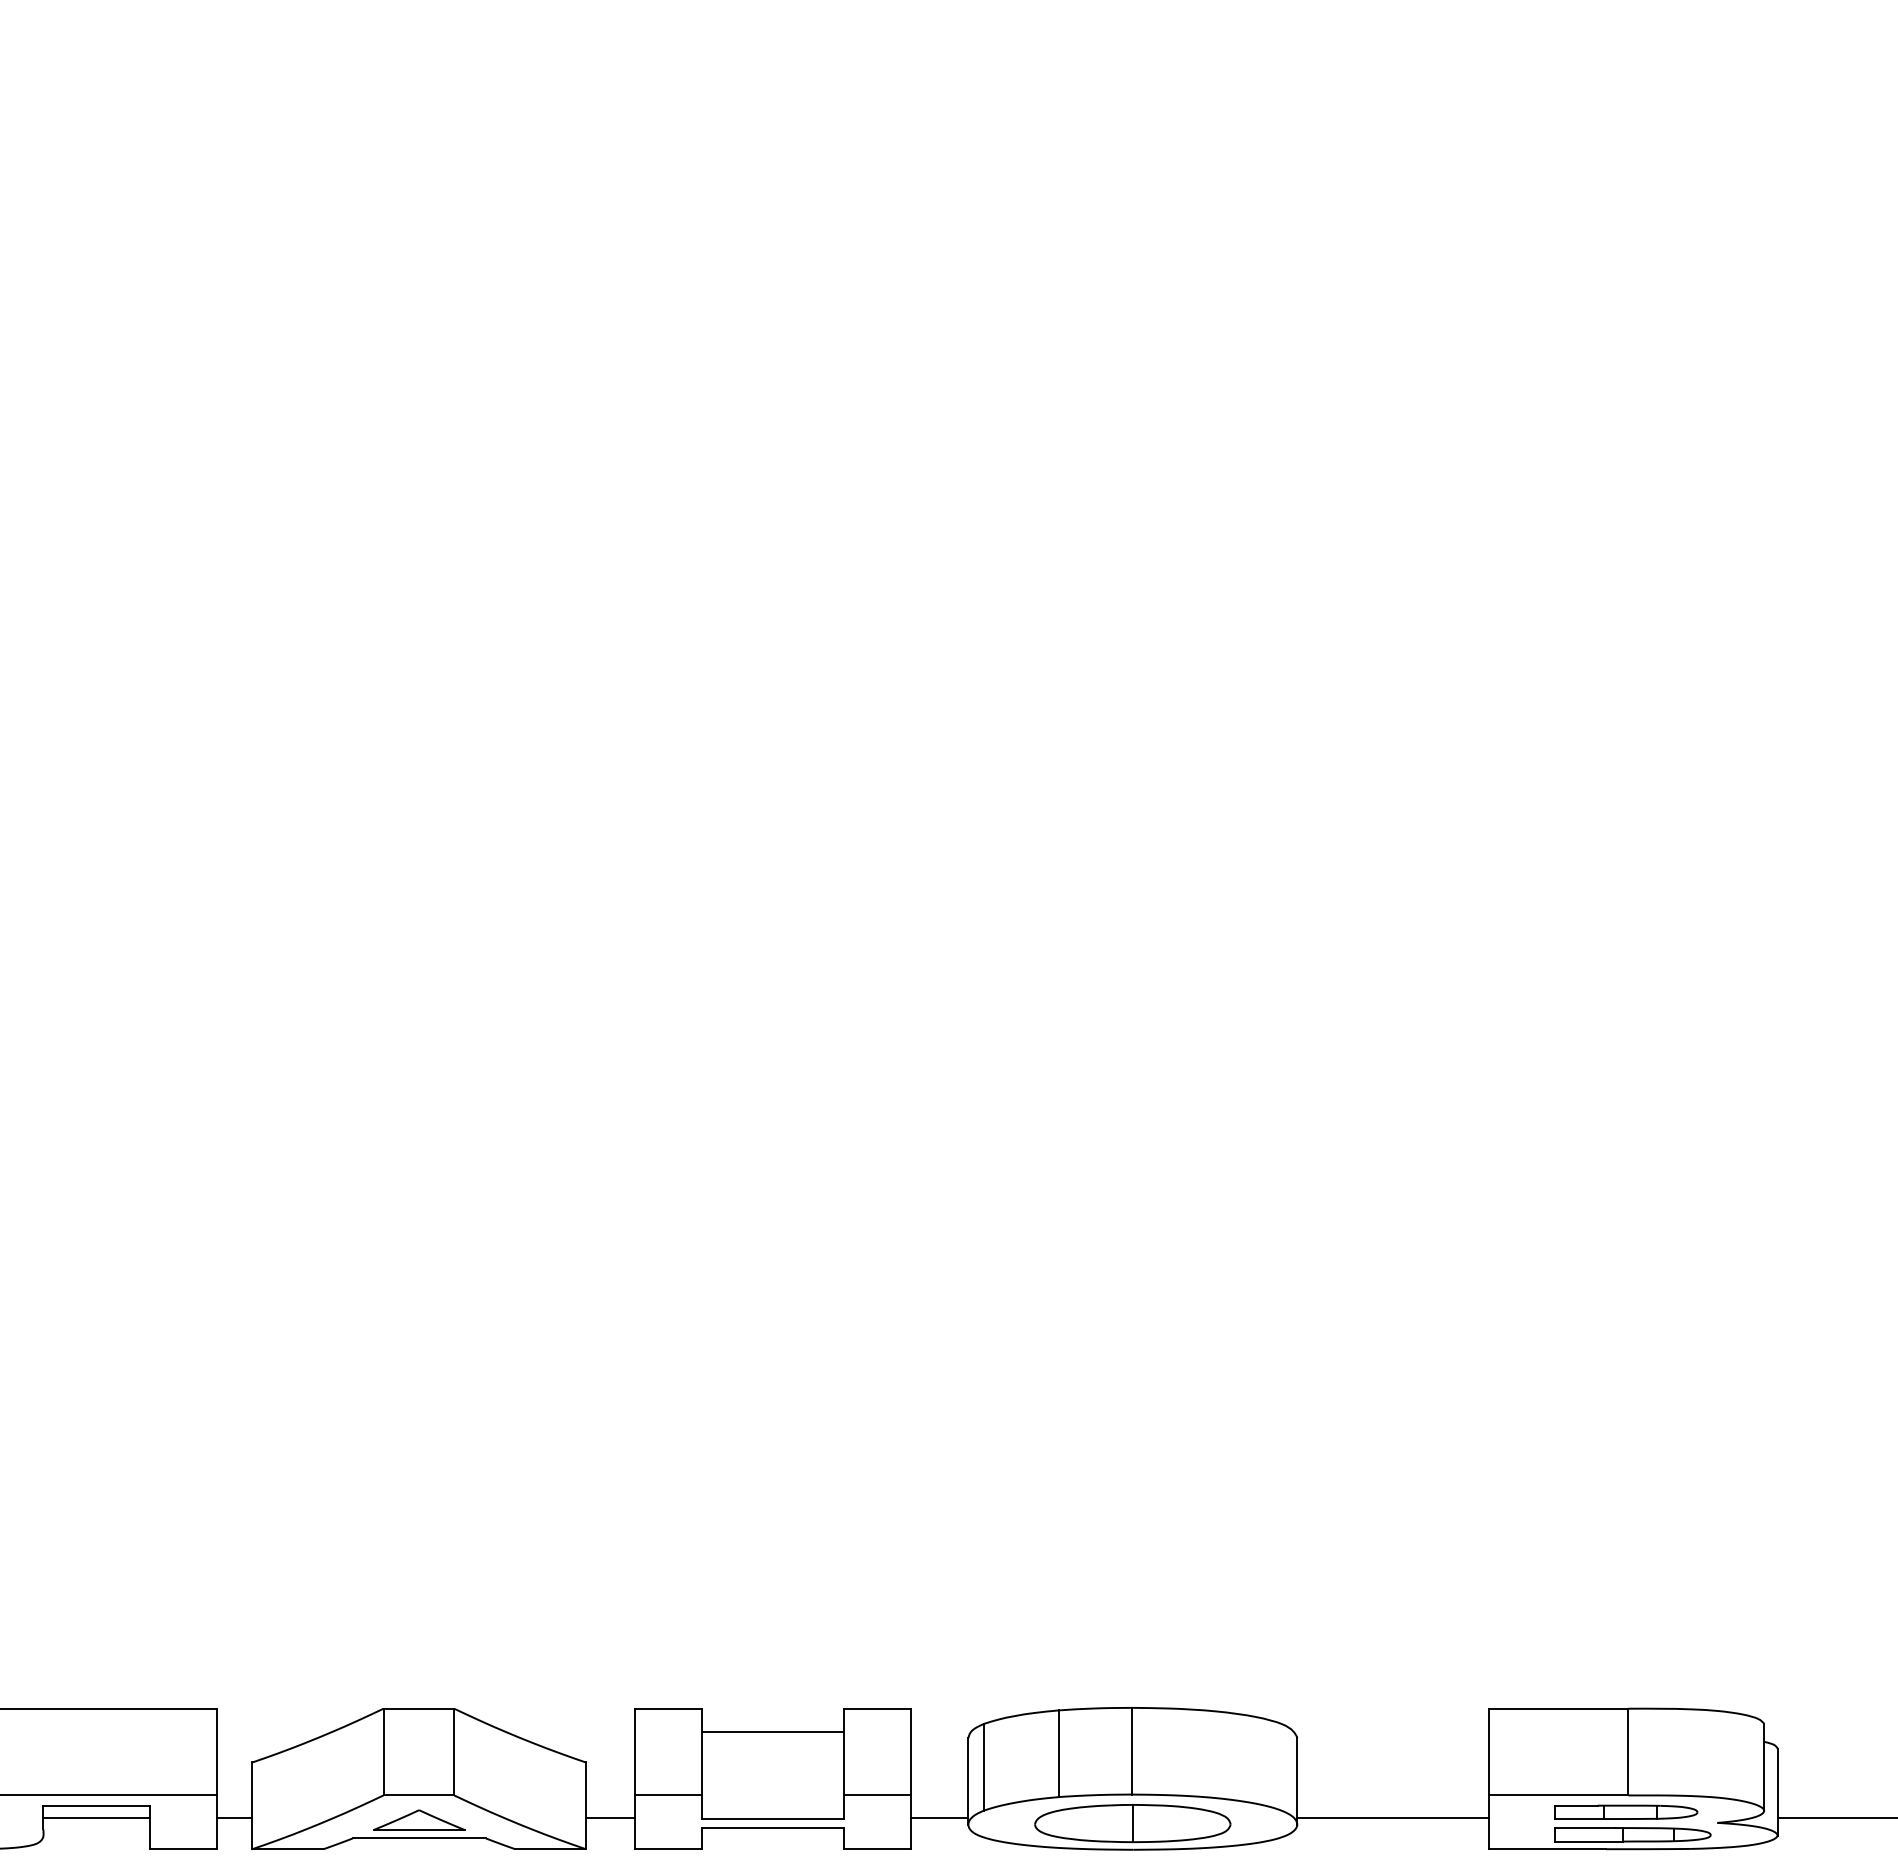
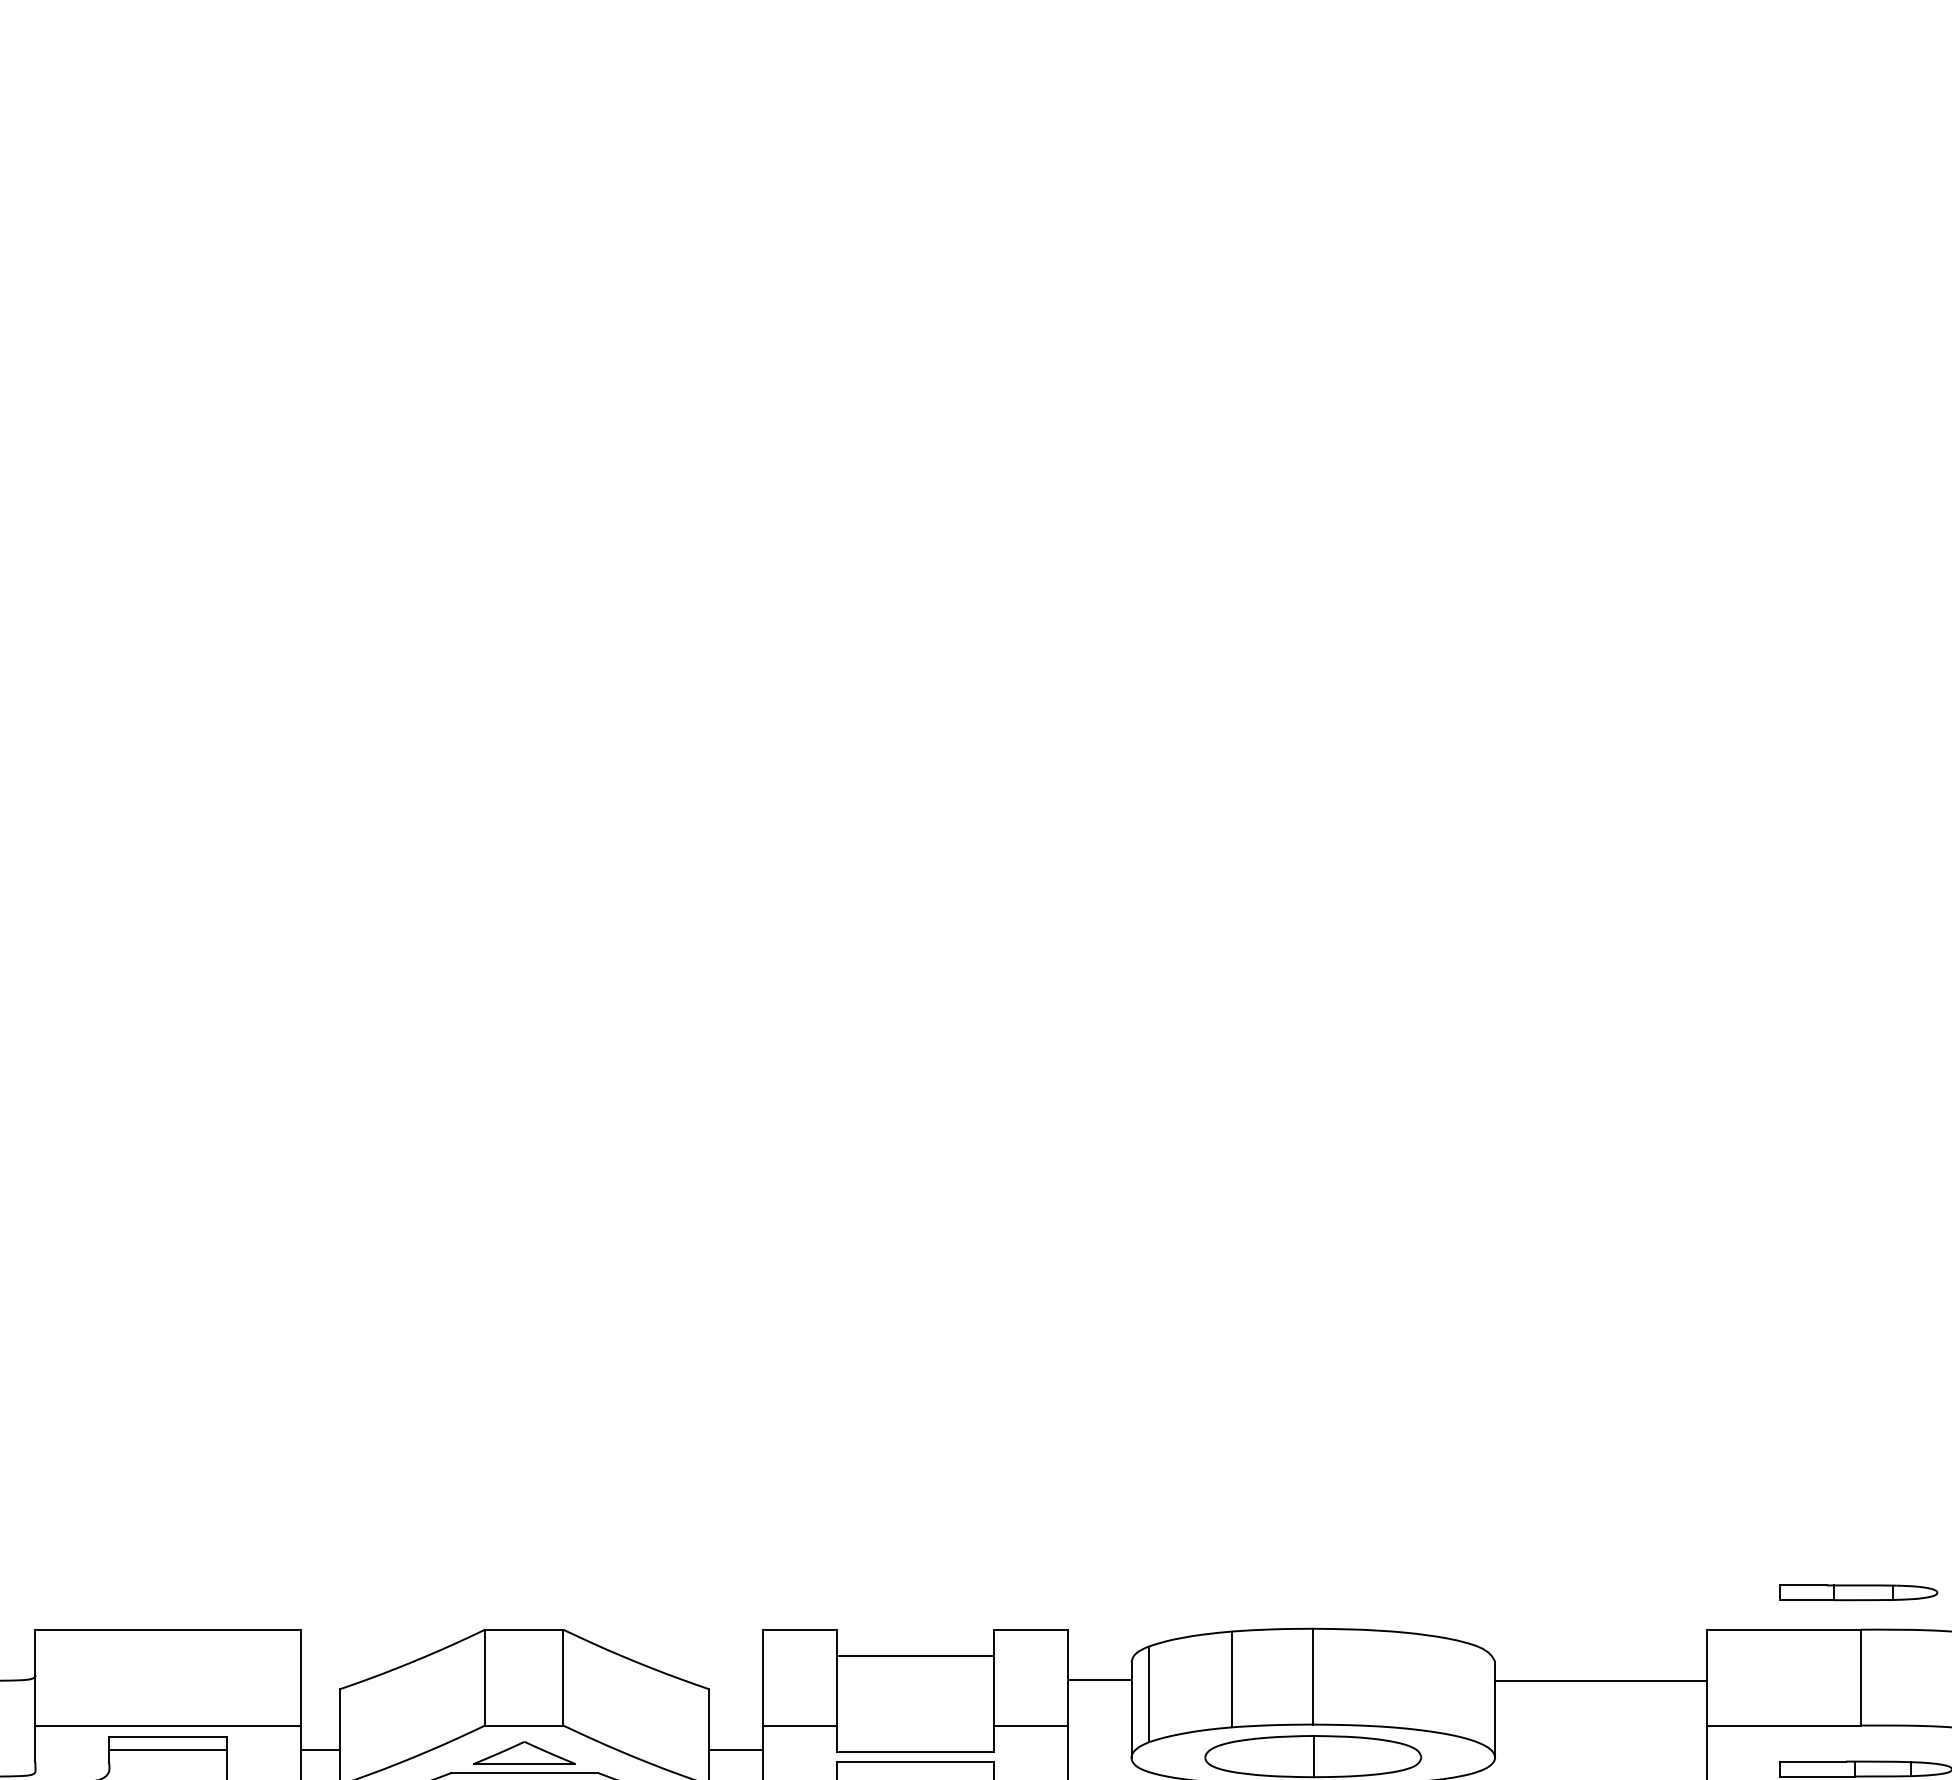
part: (1626, 1811) -> (1858, 1591), moved
line: (939, 1817) -> (1099, 1680), moved
line: (1392, 1817) -> (1600, 1681), moved

